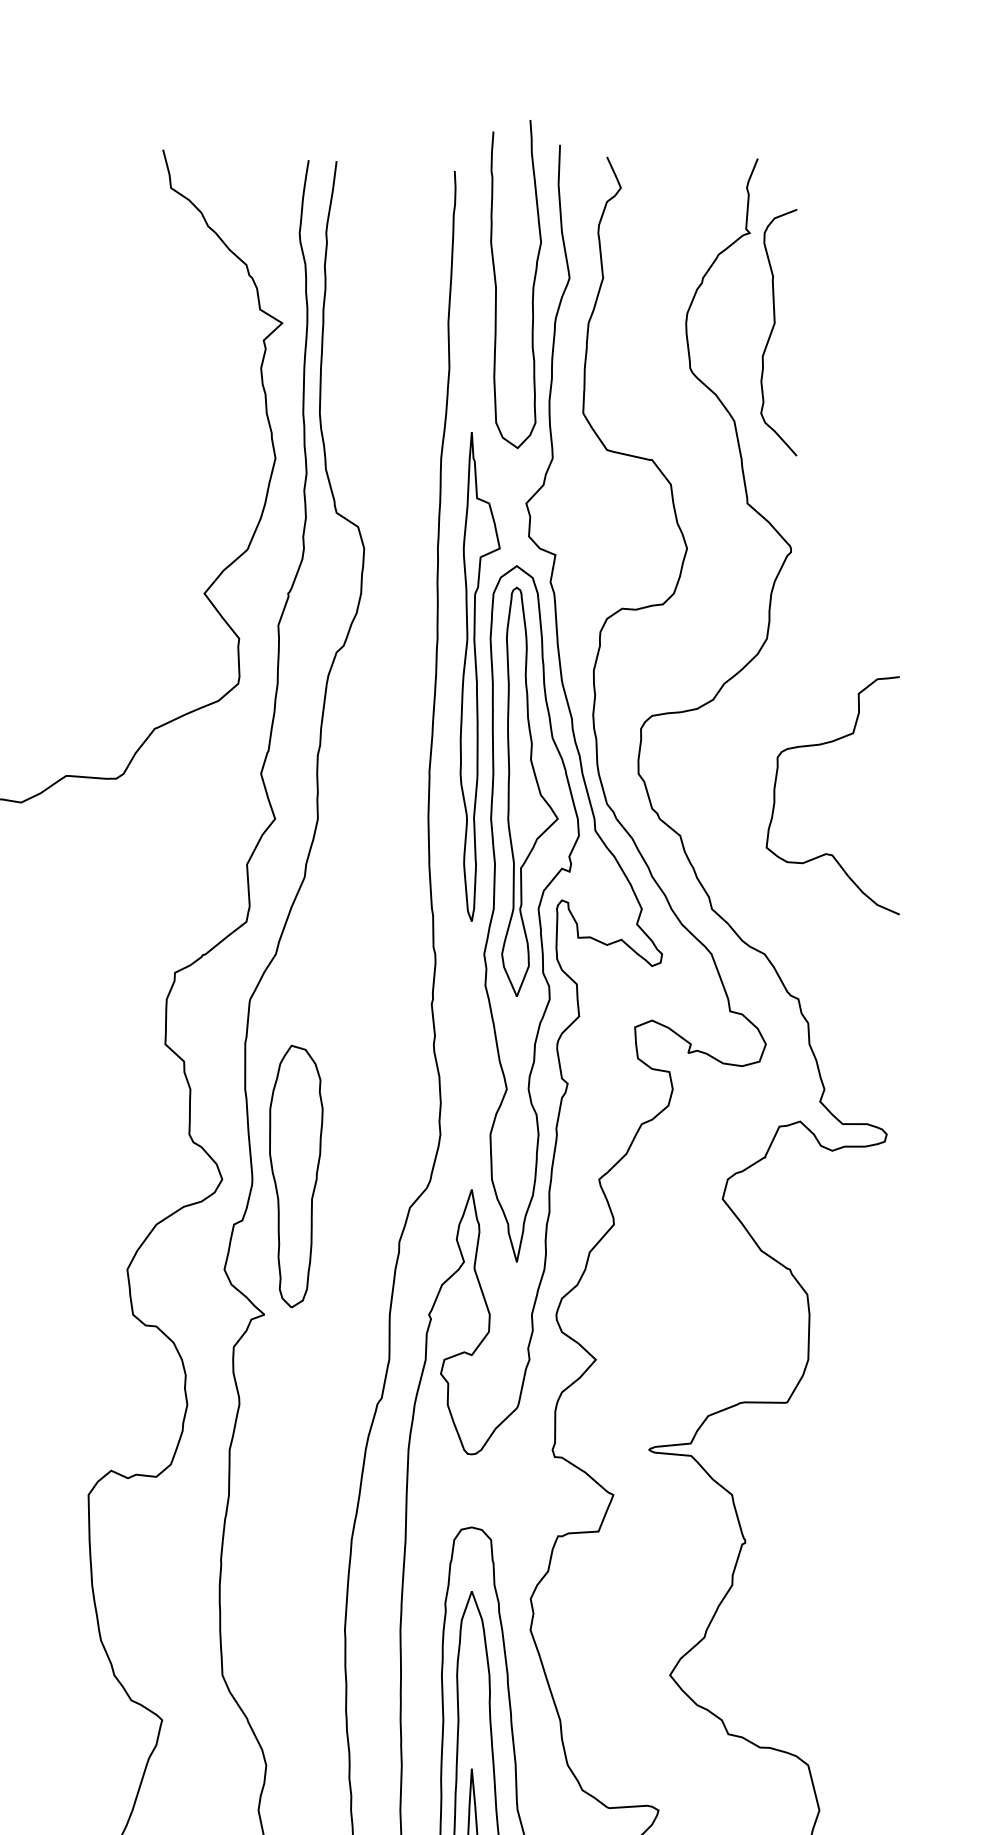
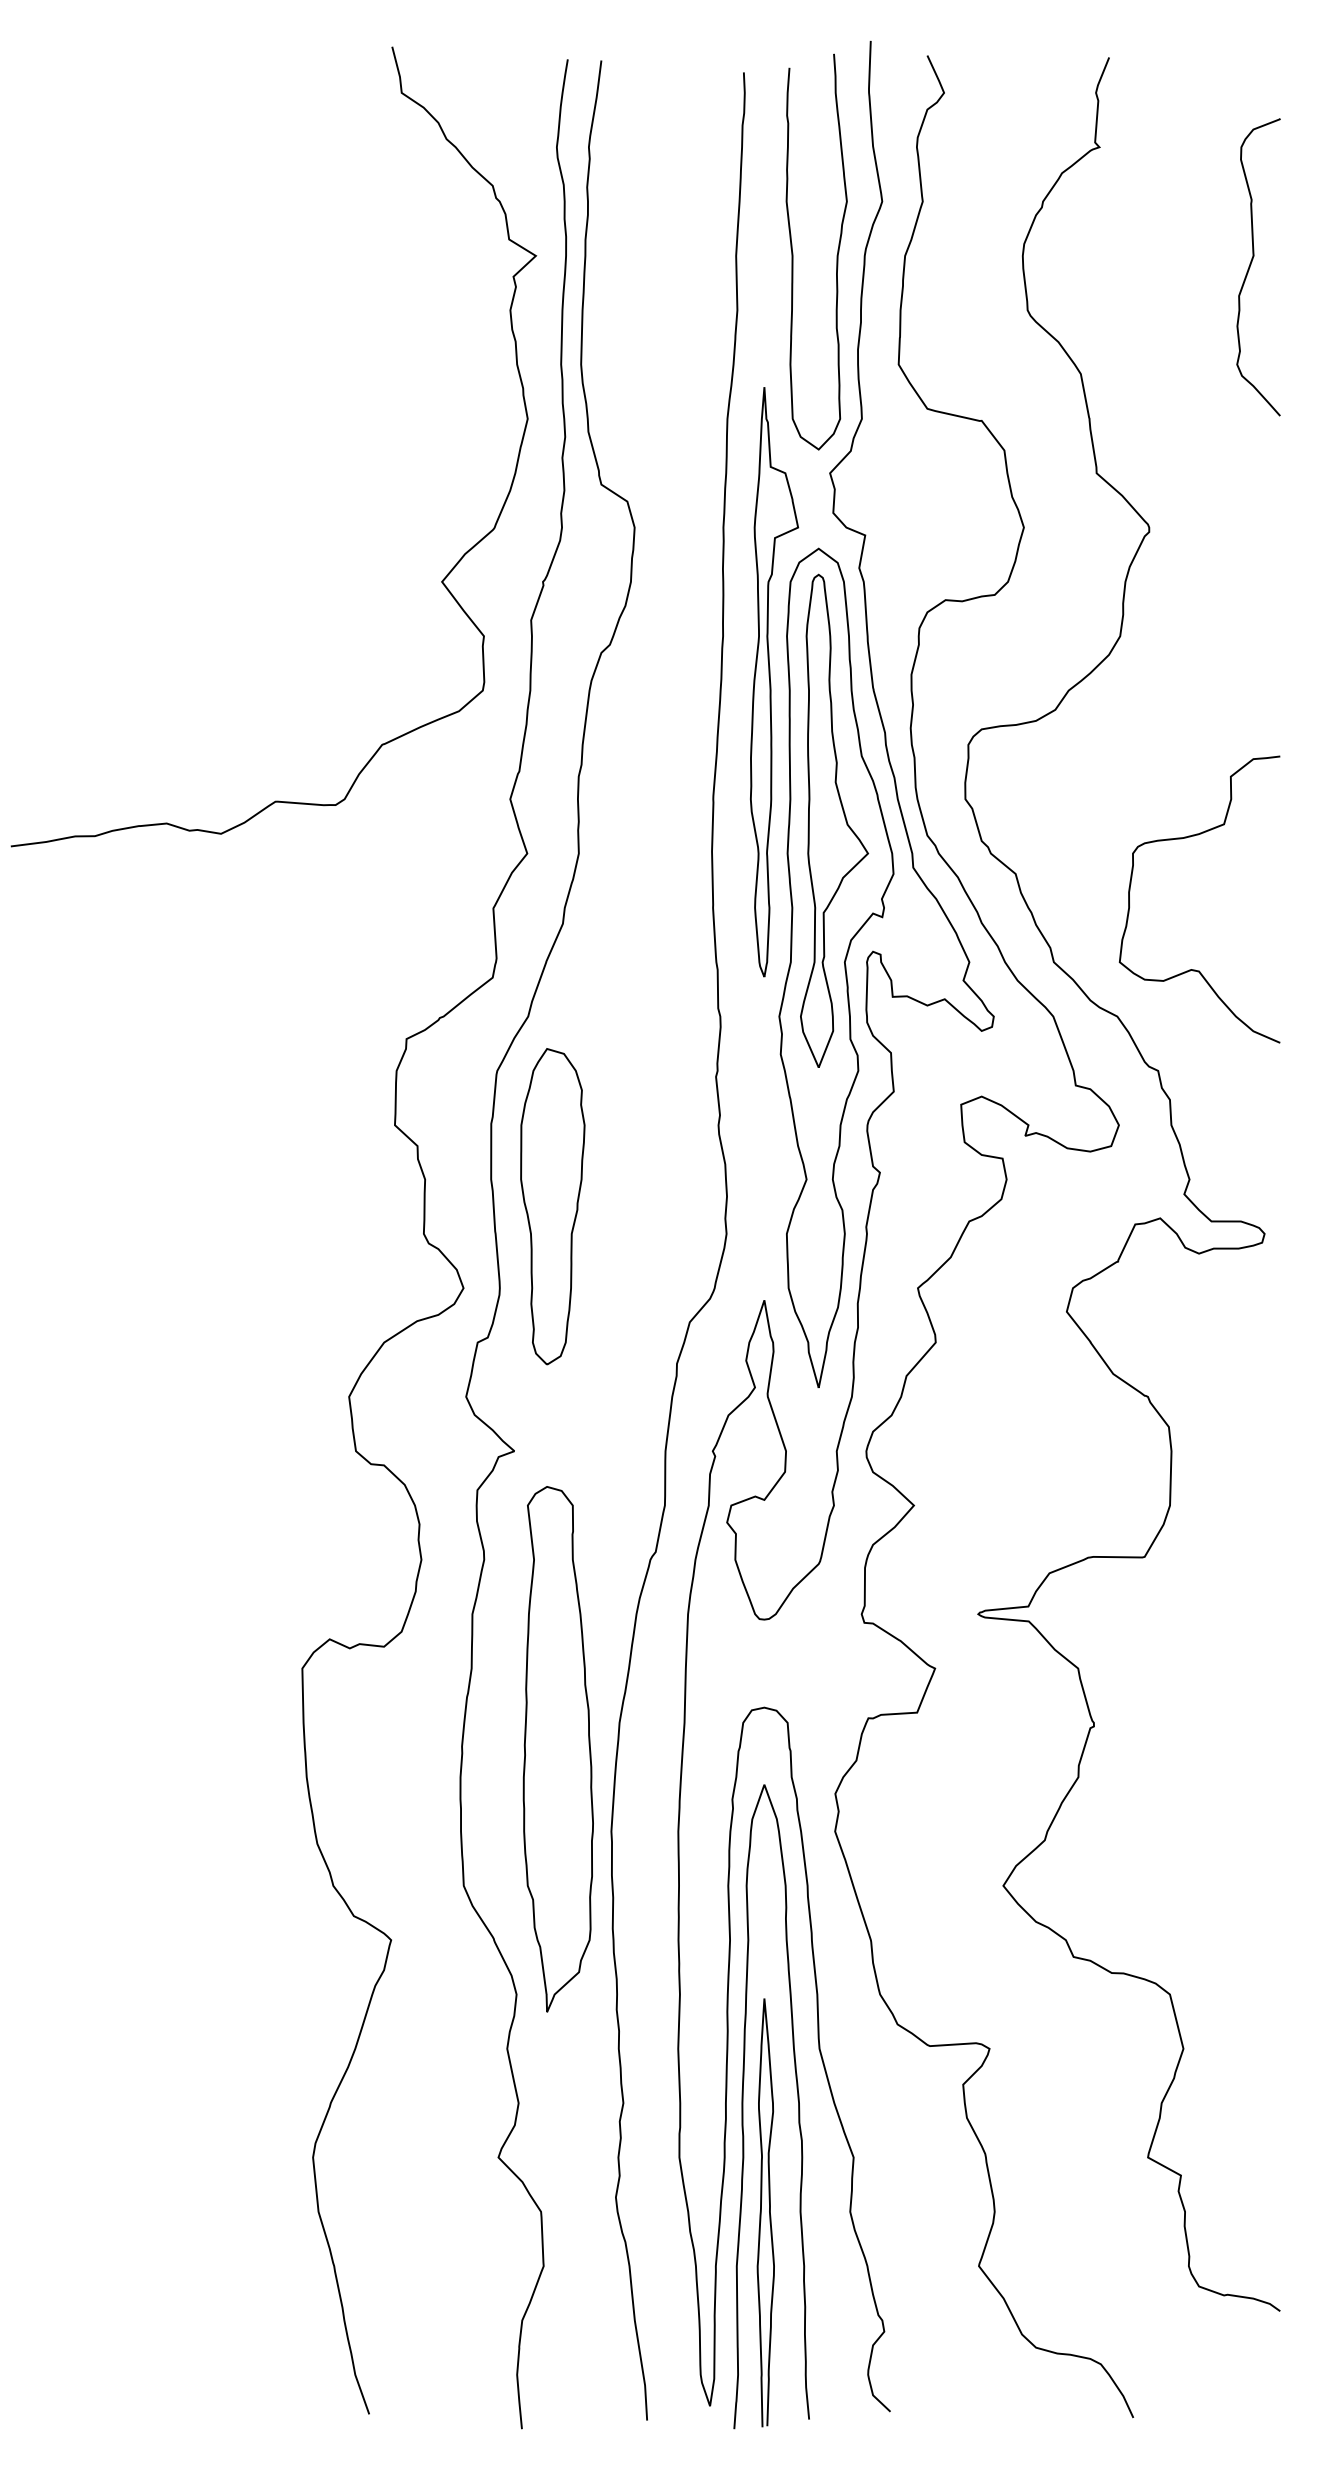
curve: (532, 287) -> (836, 255), moved
curve: (773, 330) -> (1251, 264), moved
curve: (821, 745) -> (1186, 838), moved
part: (296, 1176) -> (552, 1206), moved
part: (300, 1562) -> (557, 1749), added

